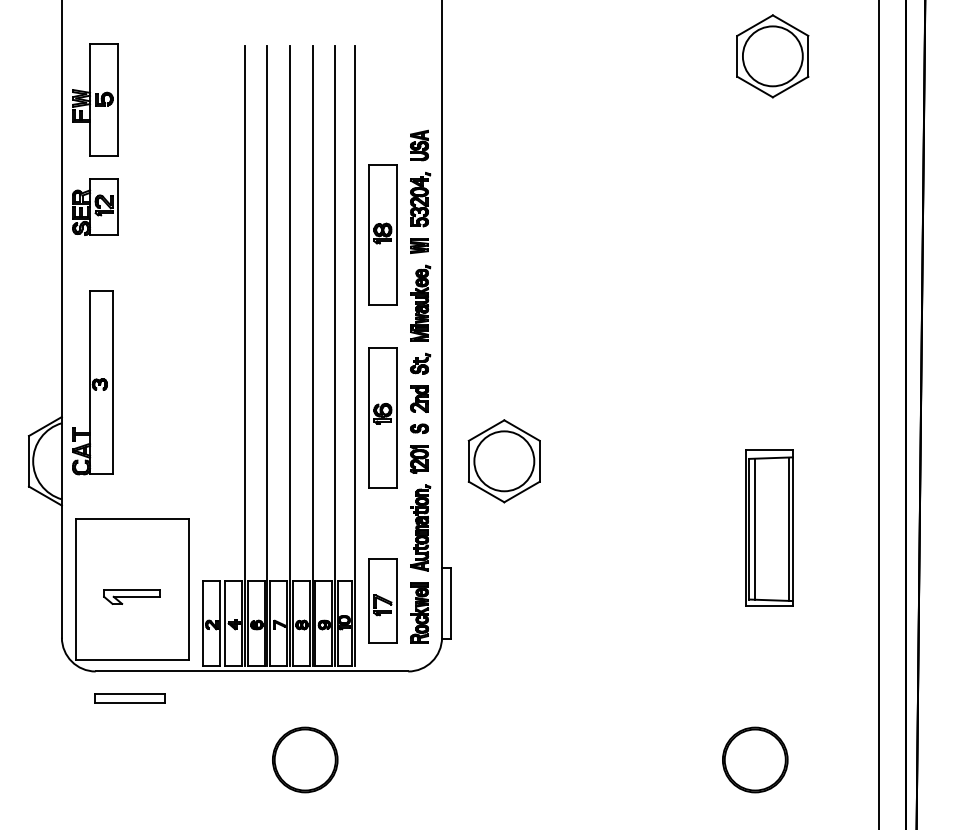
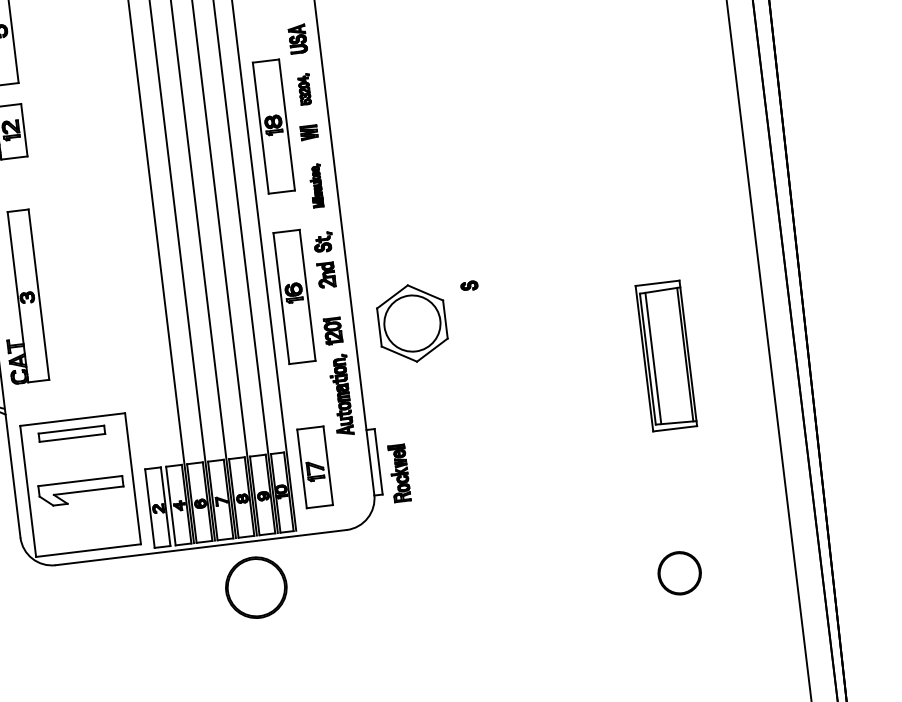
part: (420, 199) -> (304, 89), size x0.6
part: (420, 302) -> (316, 185), size x0.6
part: (419, 428) -> (469, 285), moved
part: (131, 596) -> (80, 491), size x1.6
part: (419, 612) -> (399, 472), moved
part: (129, 698) -> (71, 433), moved
part: (305, 759) -> (256, 587), moved
part: (755, 759) -> (679, 572), size x0.7

